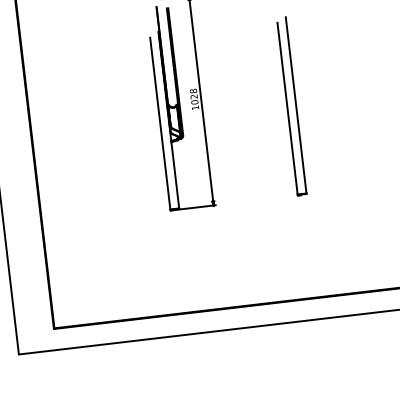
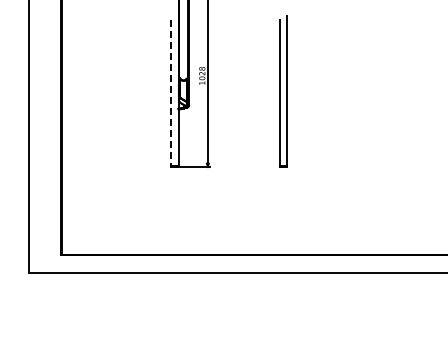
line: (160, 124) -> (171, 93), solid -> dashed

